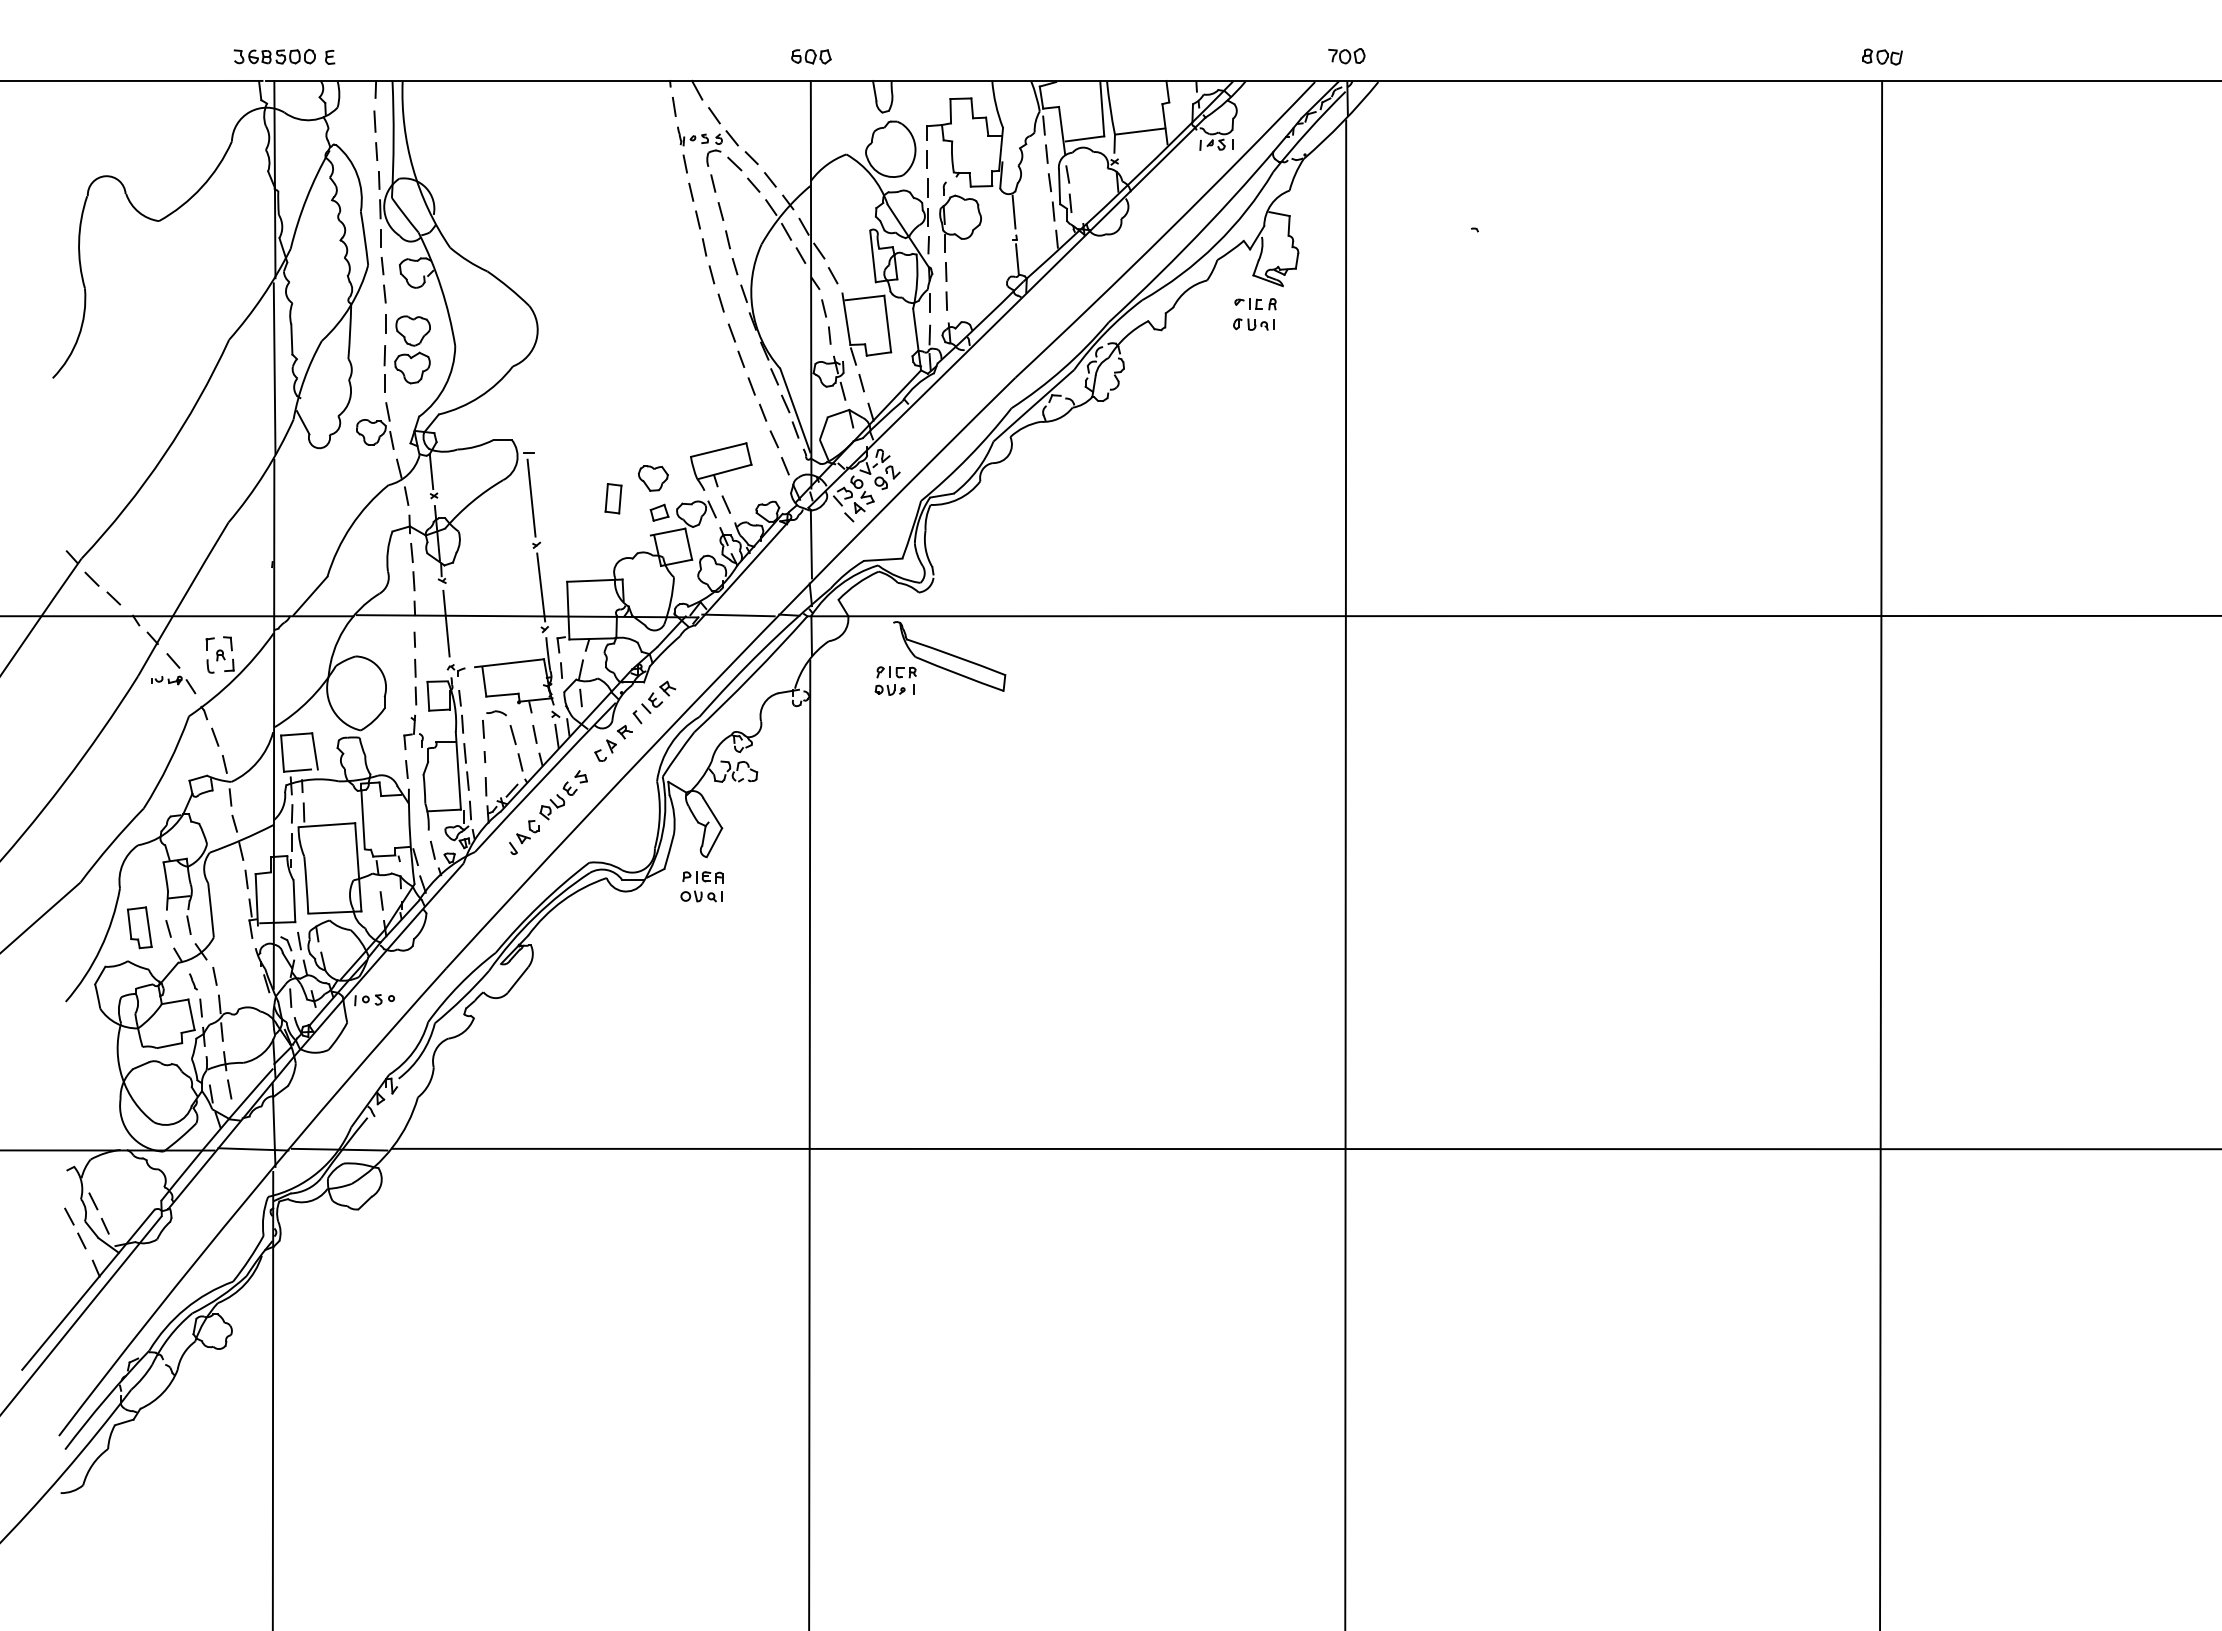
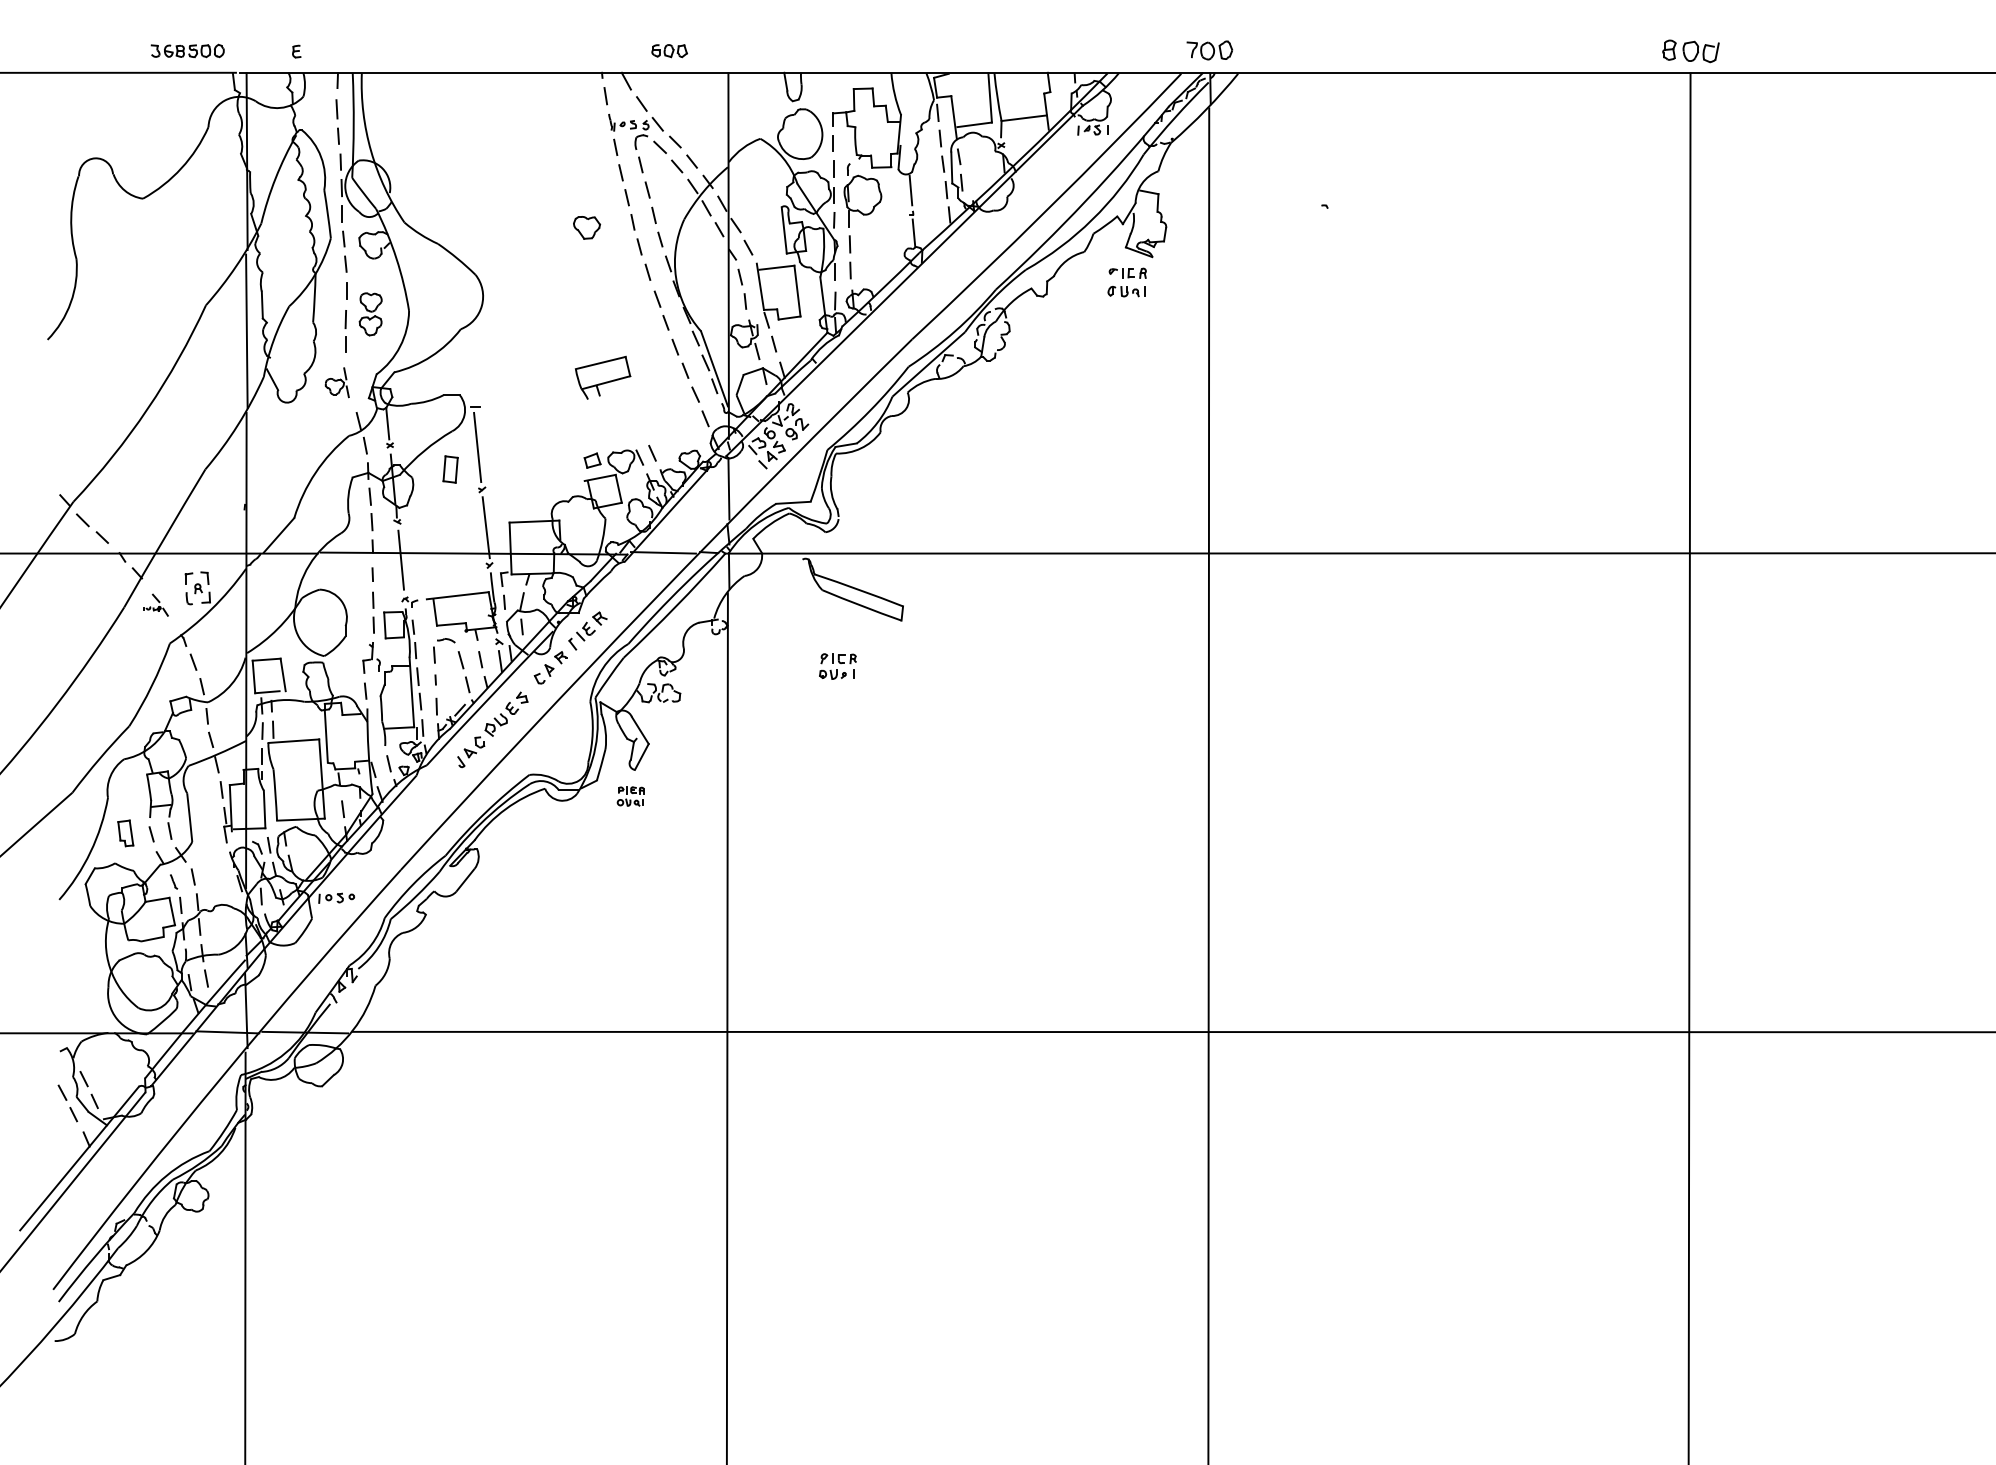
part: (274, 56) -> (187, 50), moved
part: (811, 56) -> (669, 50), moved
part: (1346, 56) -> (1209, 50), size x1.4
part: (1882, 56) -> (1690, 50), size x1.6
part: (412, 349) -> (370, 313), size x0.7
part: (375, 425) -> (337, 382), size x0.7
part: (721, 466) -> (603, 377), moved
part: (653, 478) -> (587, 227), moved
part: (613, 498) -> (450, 469), moved
part: (173, 673) -> (156, 604), size x0.6
part: (895, 680) -> (837, 666), moved
part: (701, 886) -> (630, 796), size x0.7
part: (139, 927) -> (125, 833), size x0.7

